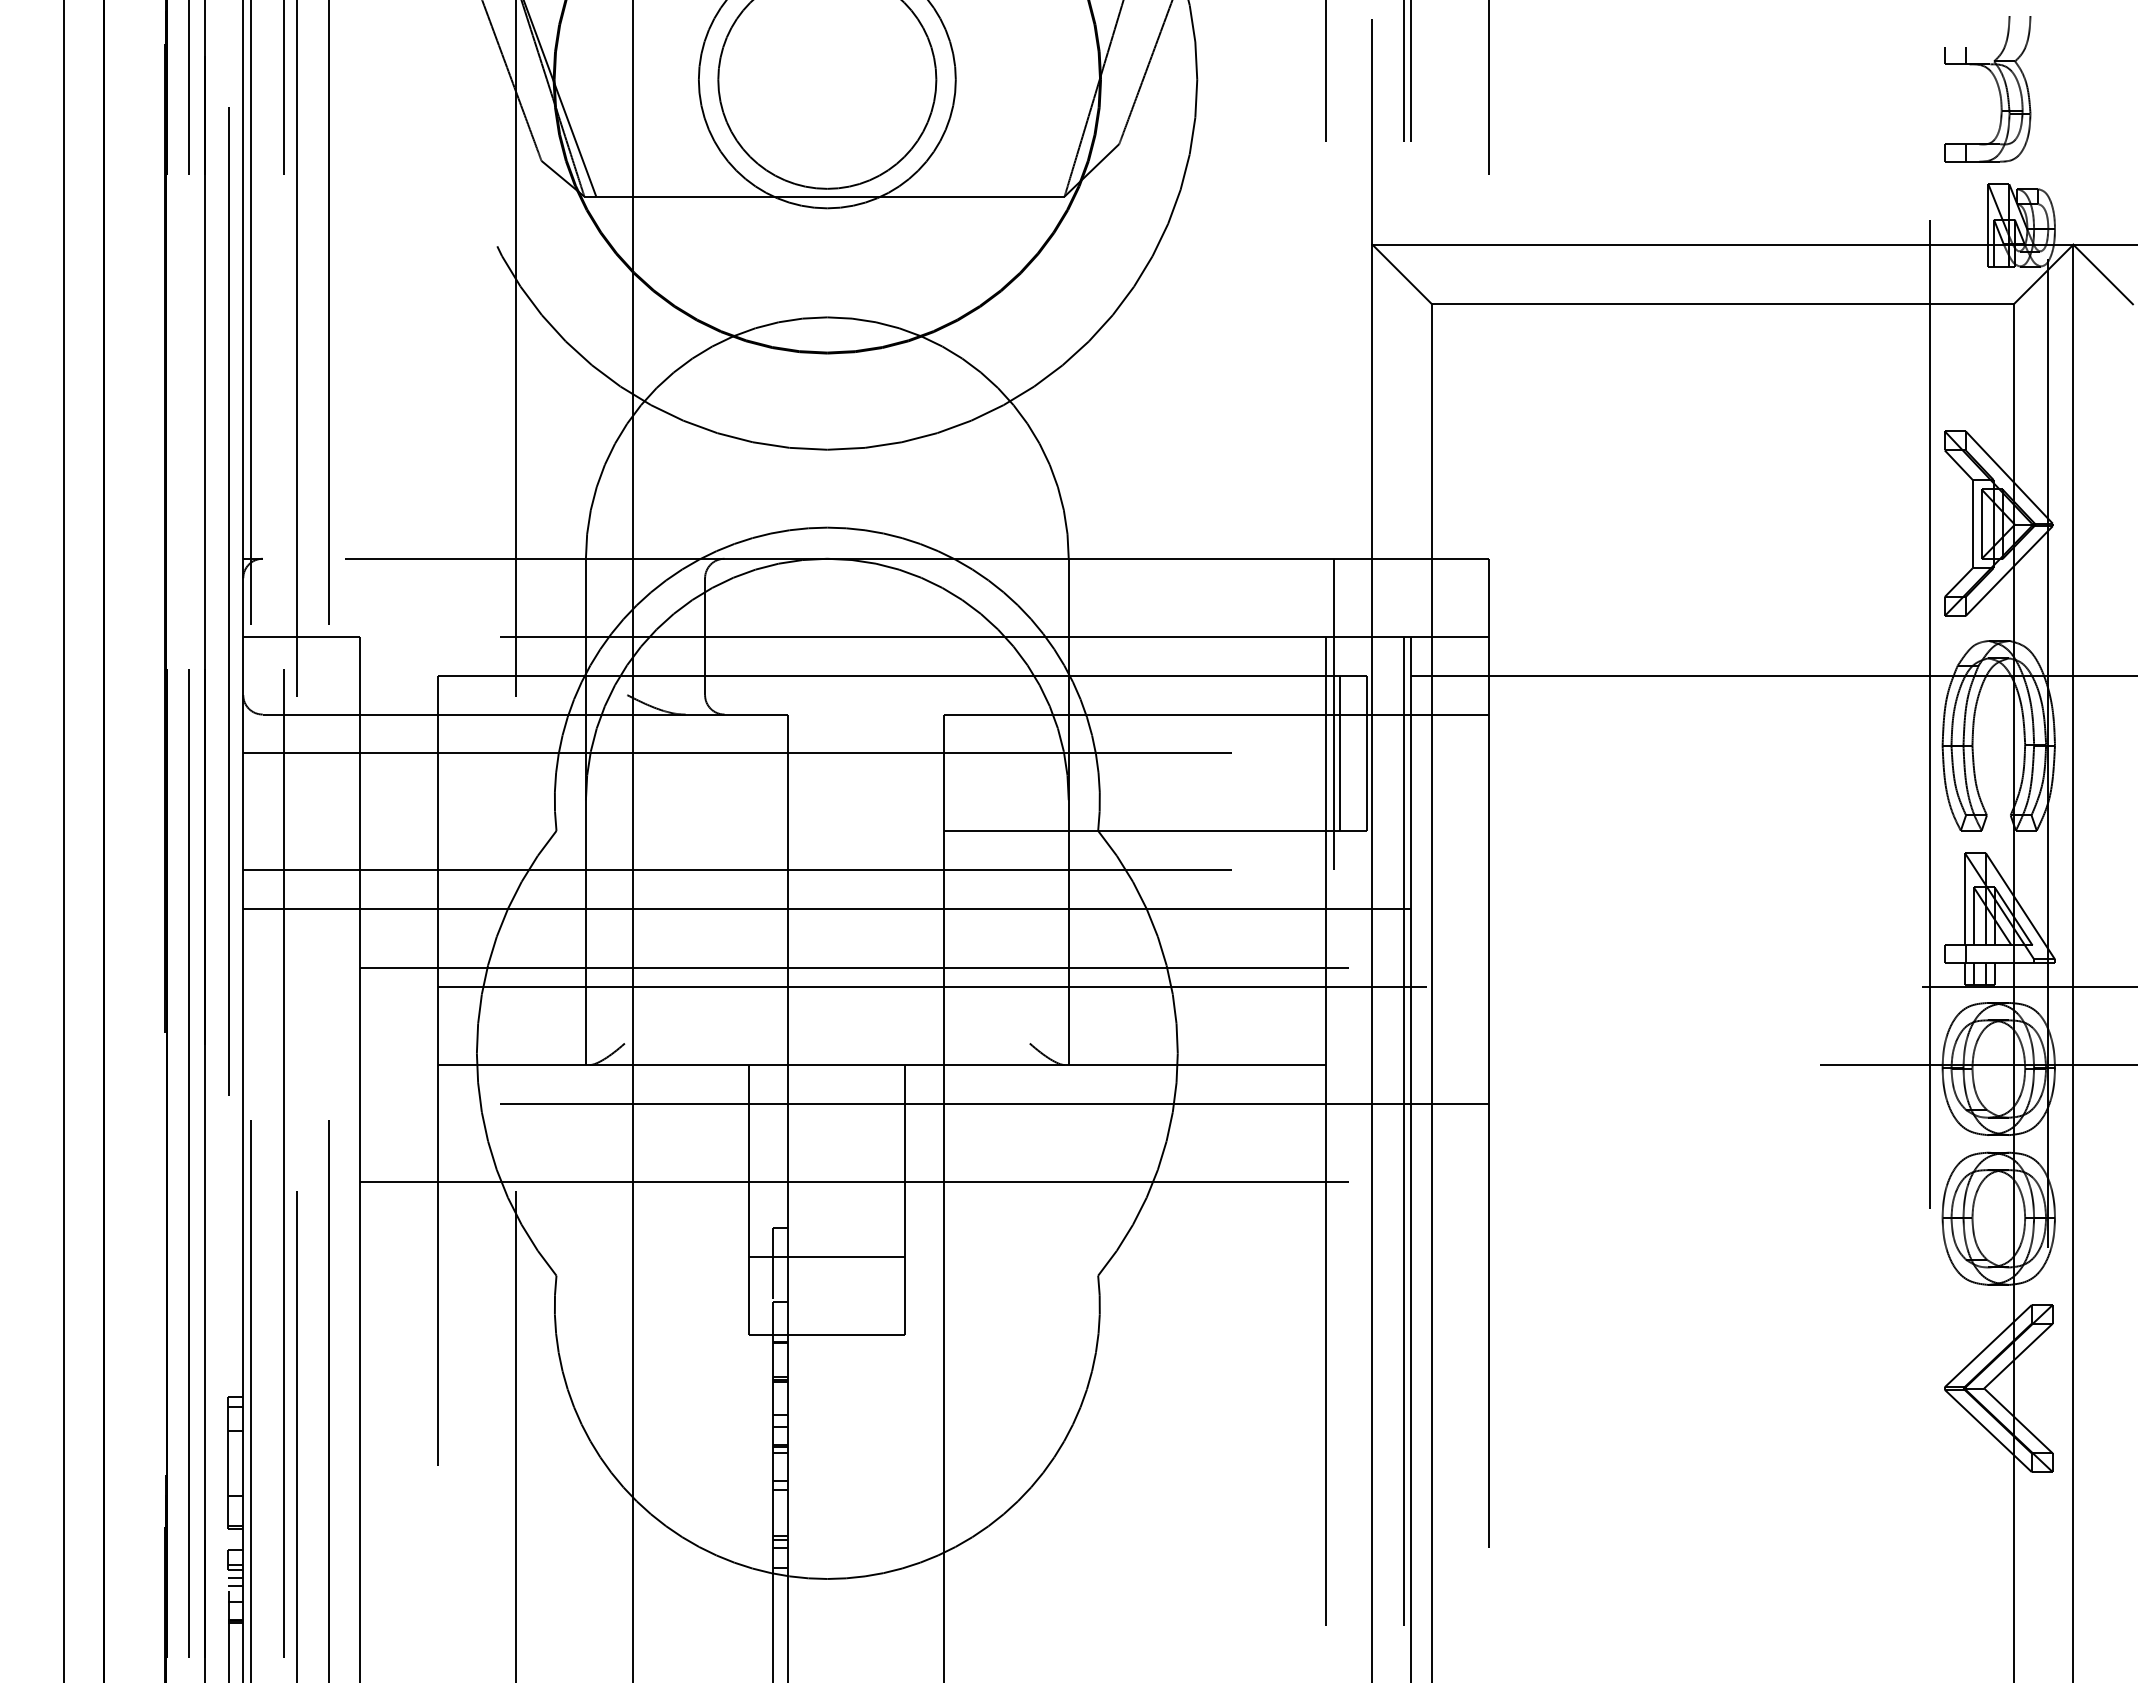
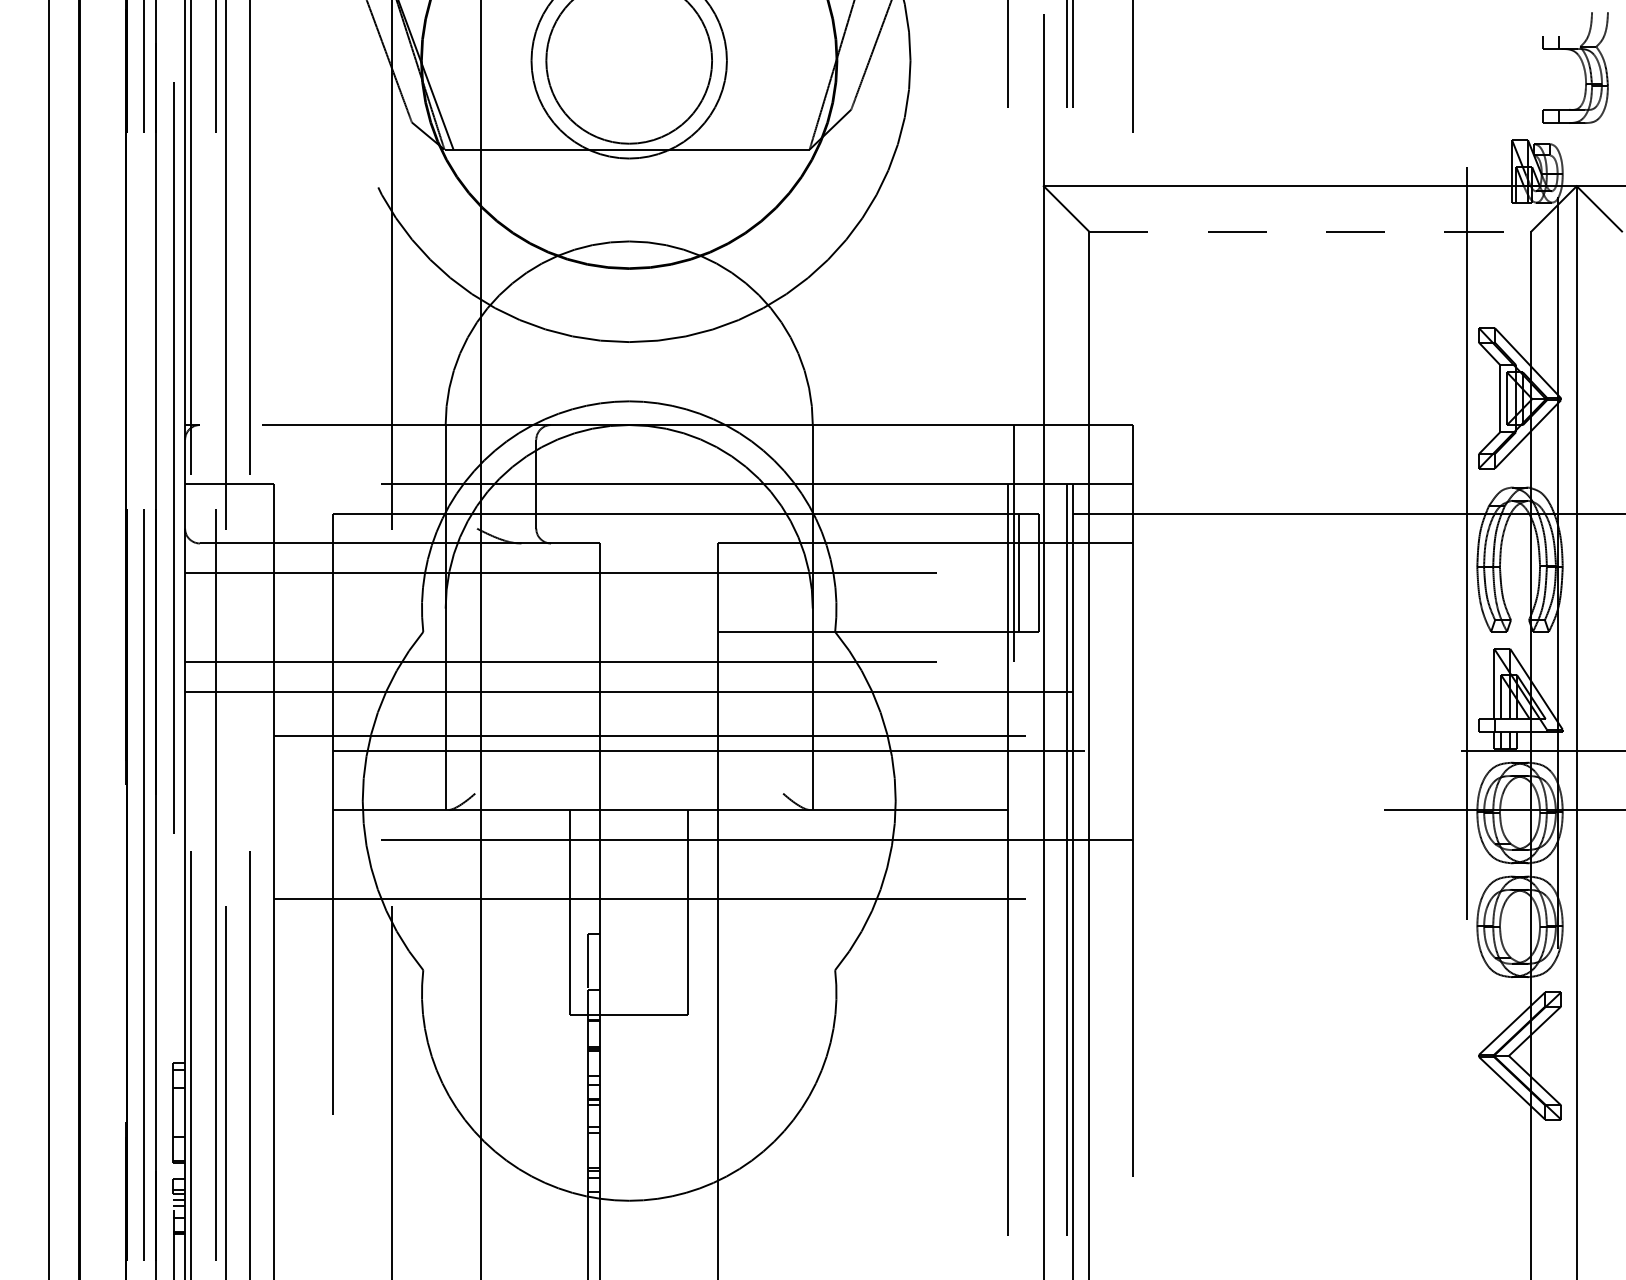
part: (1997, 87) -> (1582, 66), moved
line: (1722, 304) -> (1309, 231), solid -> dashed
line: (827, 1256) -> (629, 955), removed

